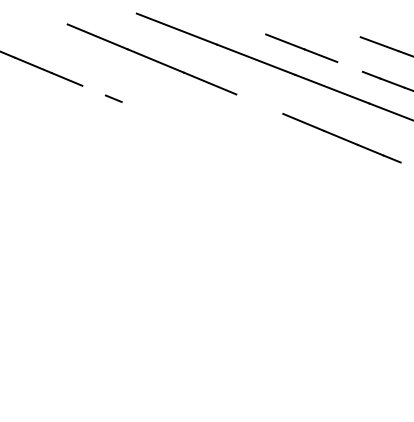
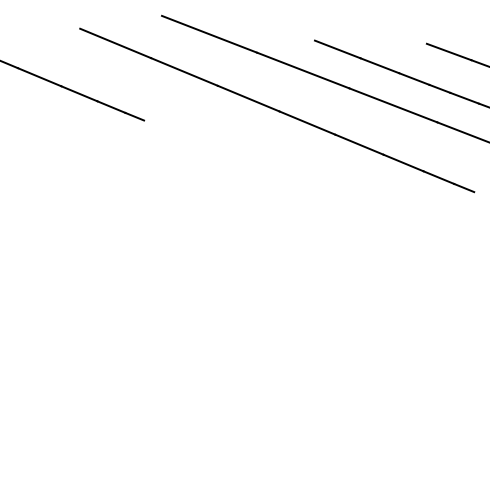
line: (349, 66) -> (413, 78), added
line: (93, 90) -> (110, 106), added
line: (259, 103) -> (307, 122), added

